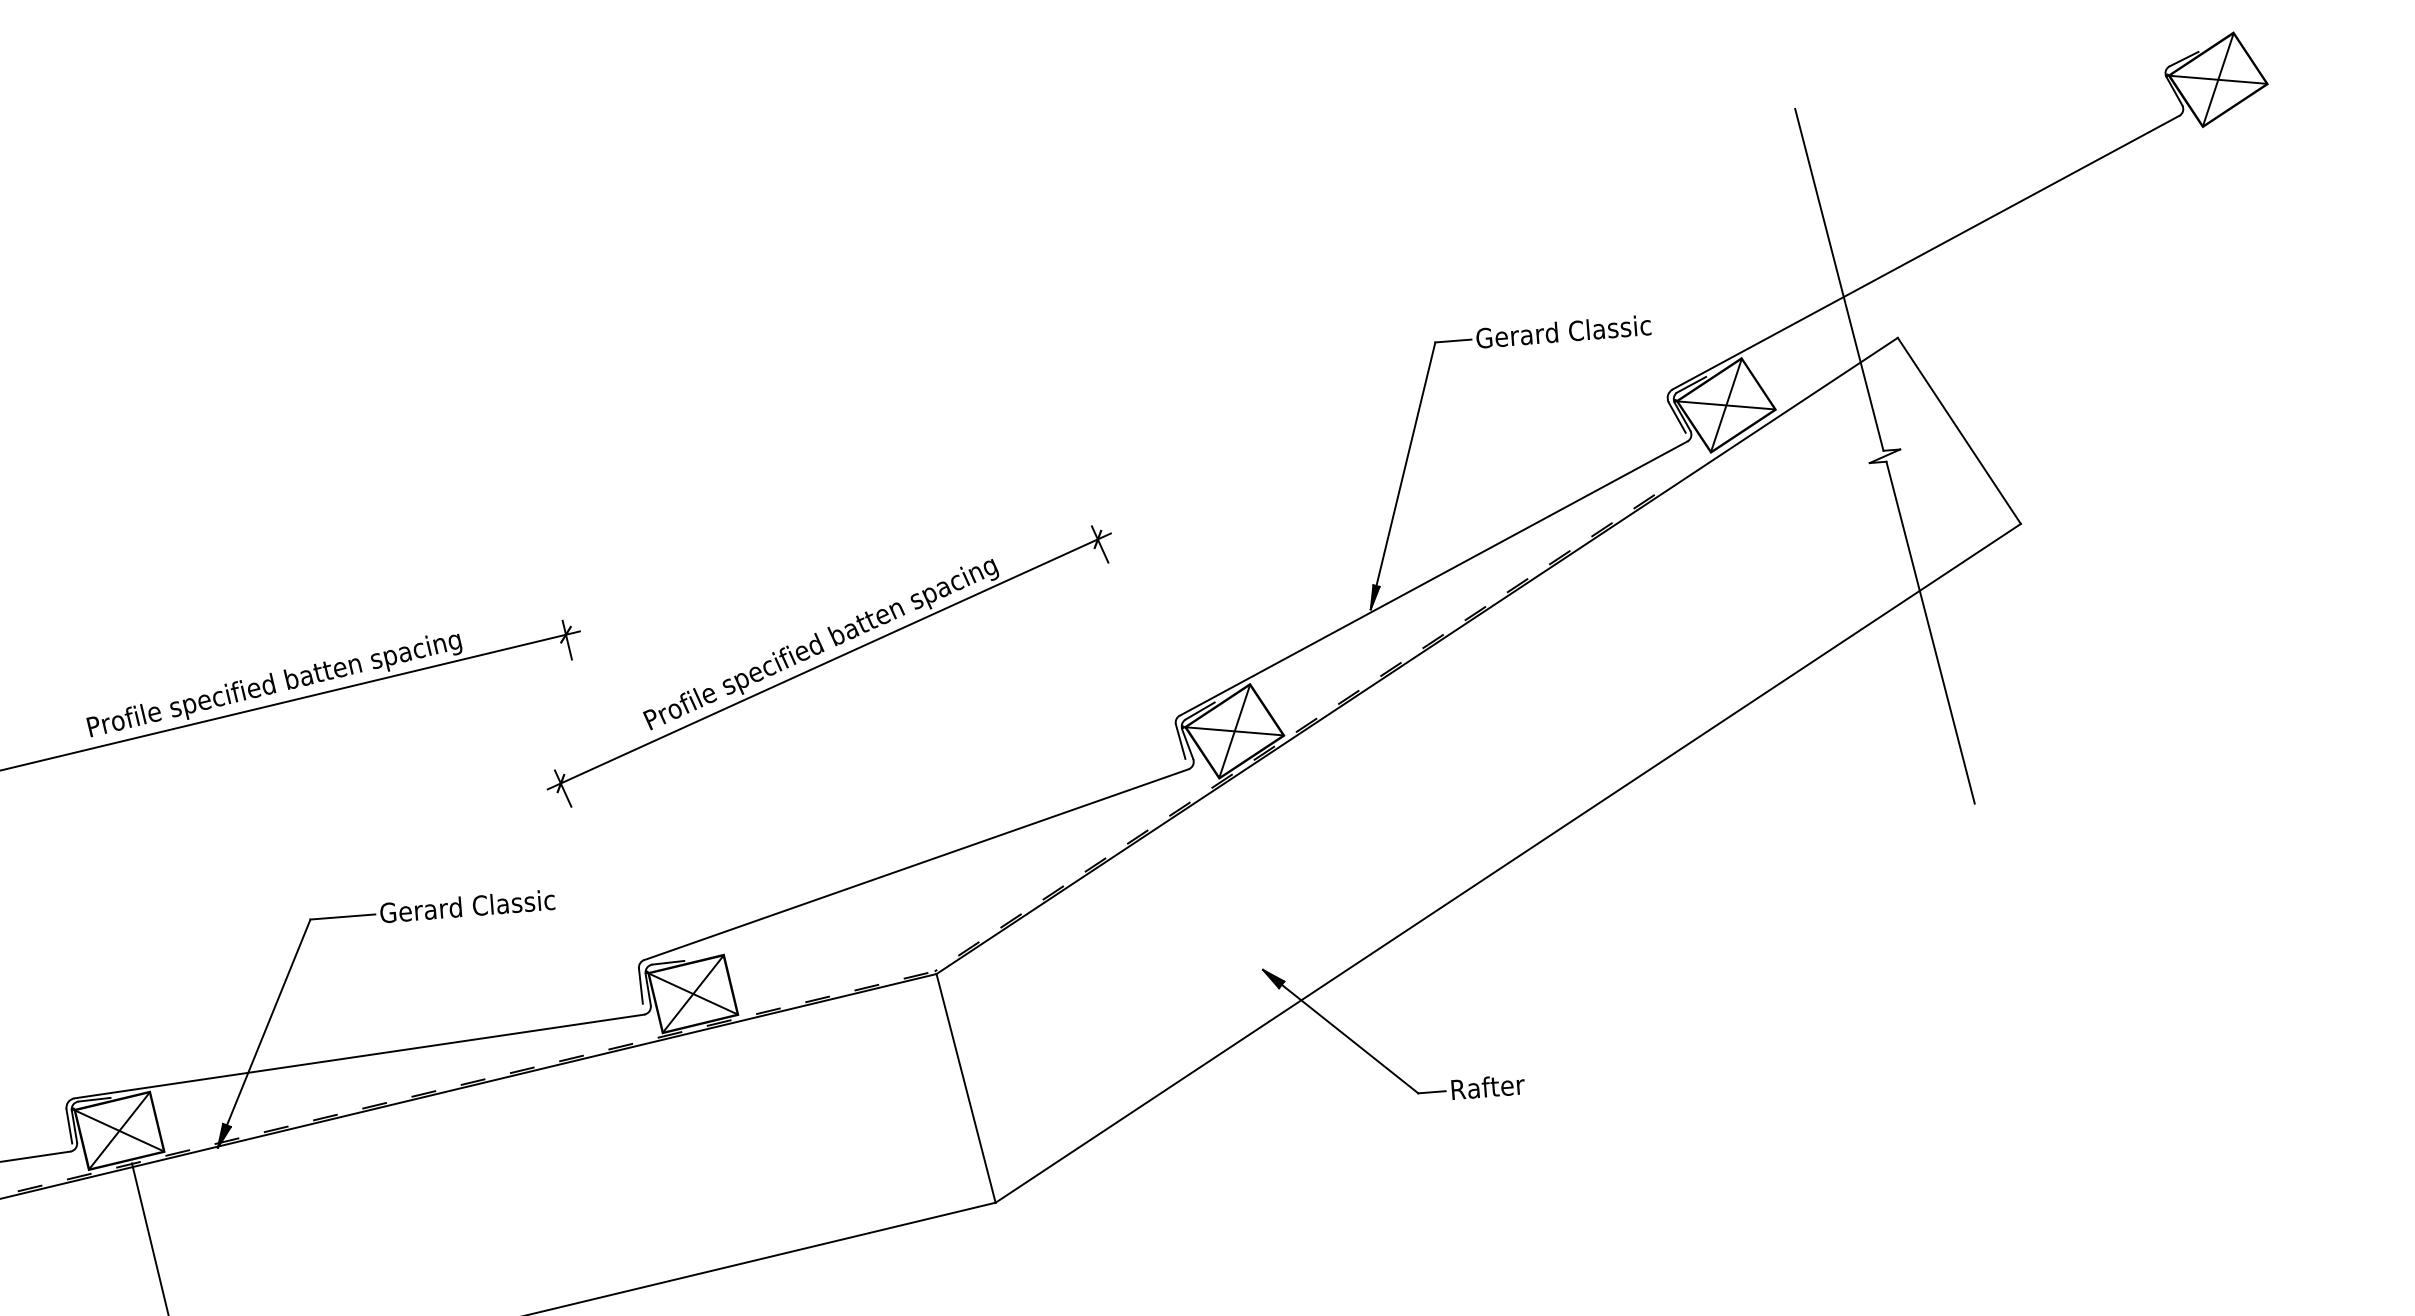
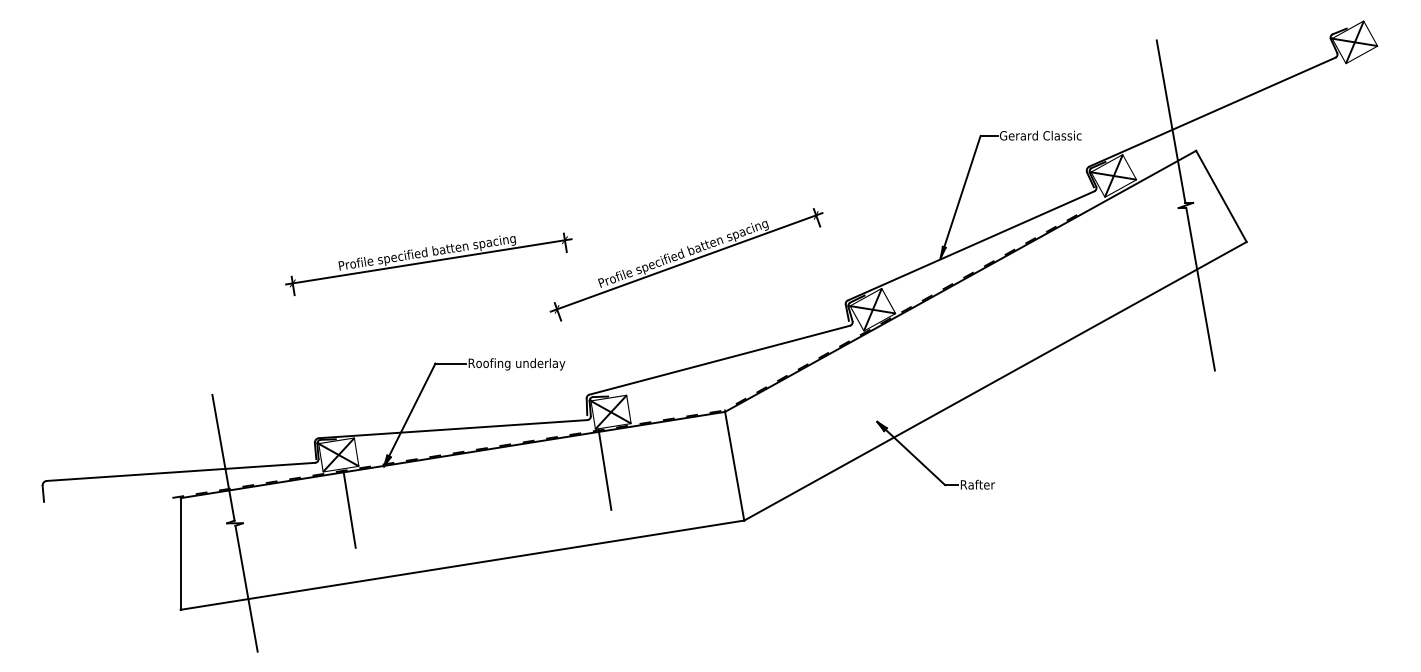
text: (483, 907) -> (516, 364), Gerard Classic -> Roofing underlay
line: (688, 1117) -> (604, 469), added

